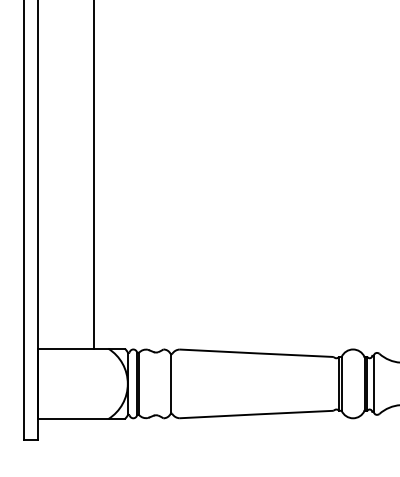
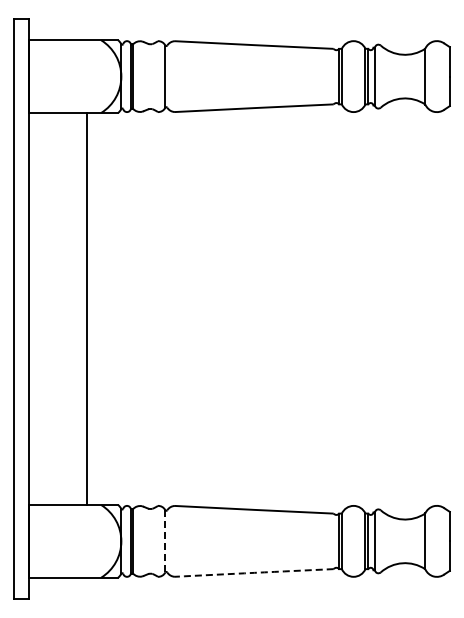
line: (170, 384) -> (165, 541), solid -> dashed
arc: (256, 414) -> (254, 572), solid -> dashed

